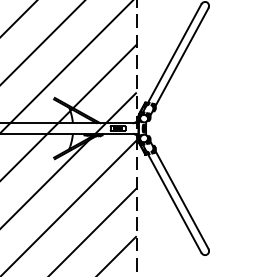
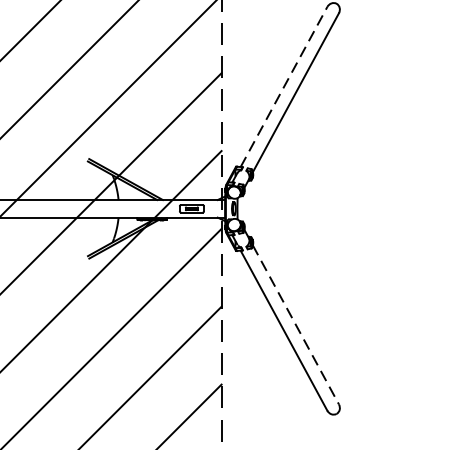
line: (174, 53) -> (283, 86), solid -> dashed
line: (181, 199) -> (295, 324), solid -> dashed

